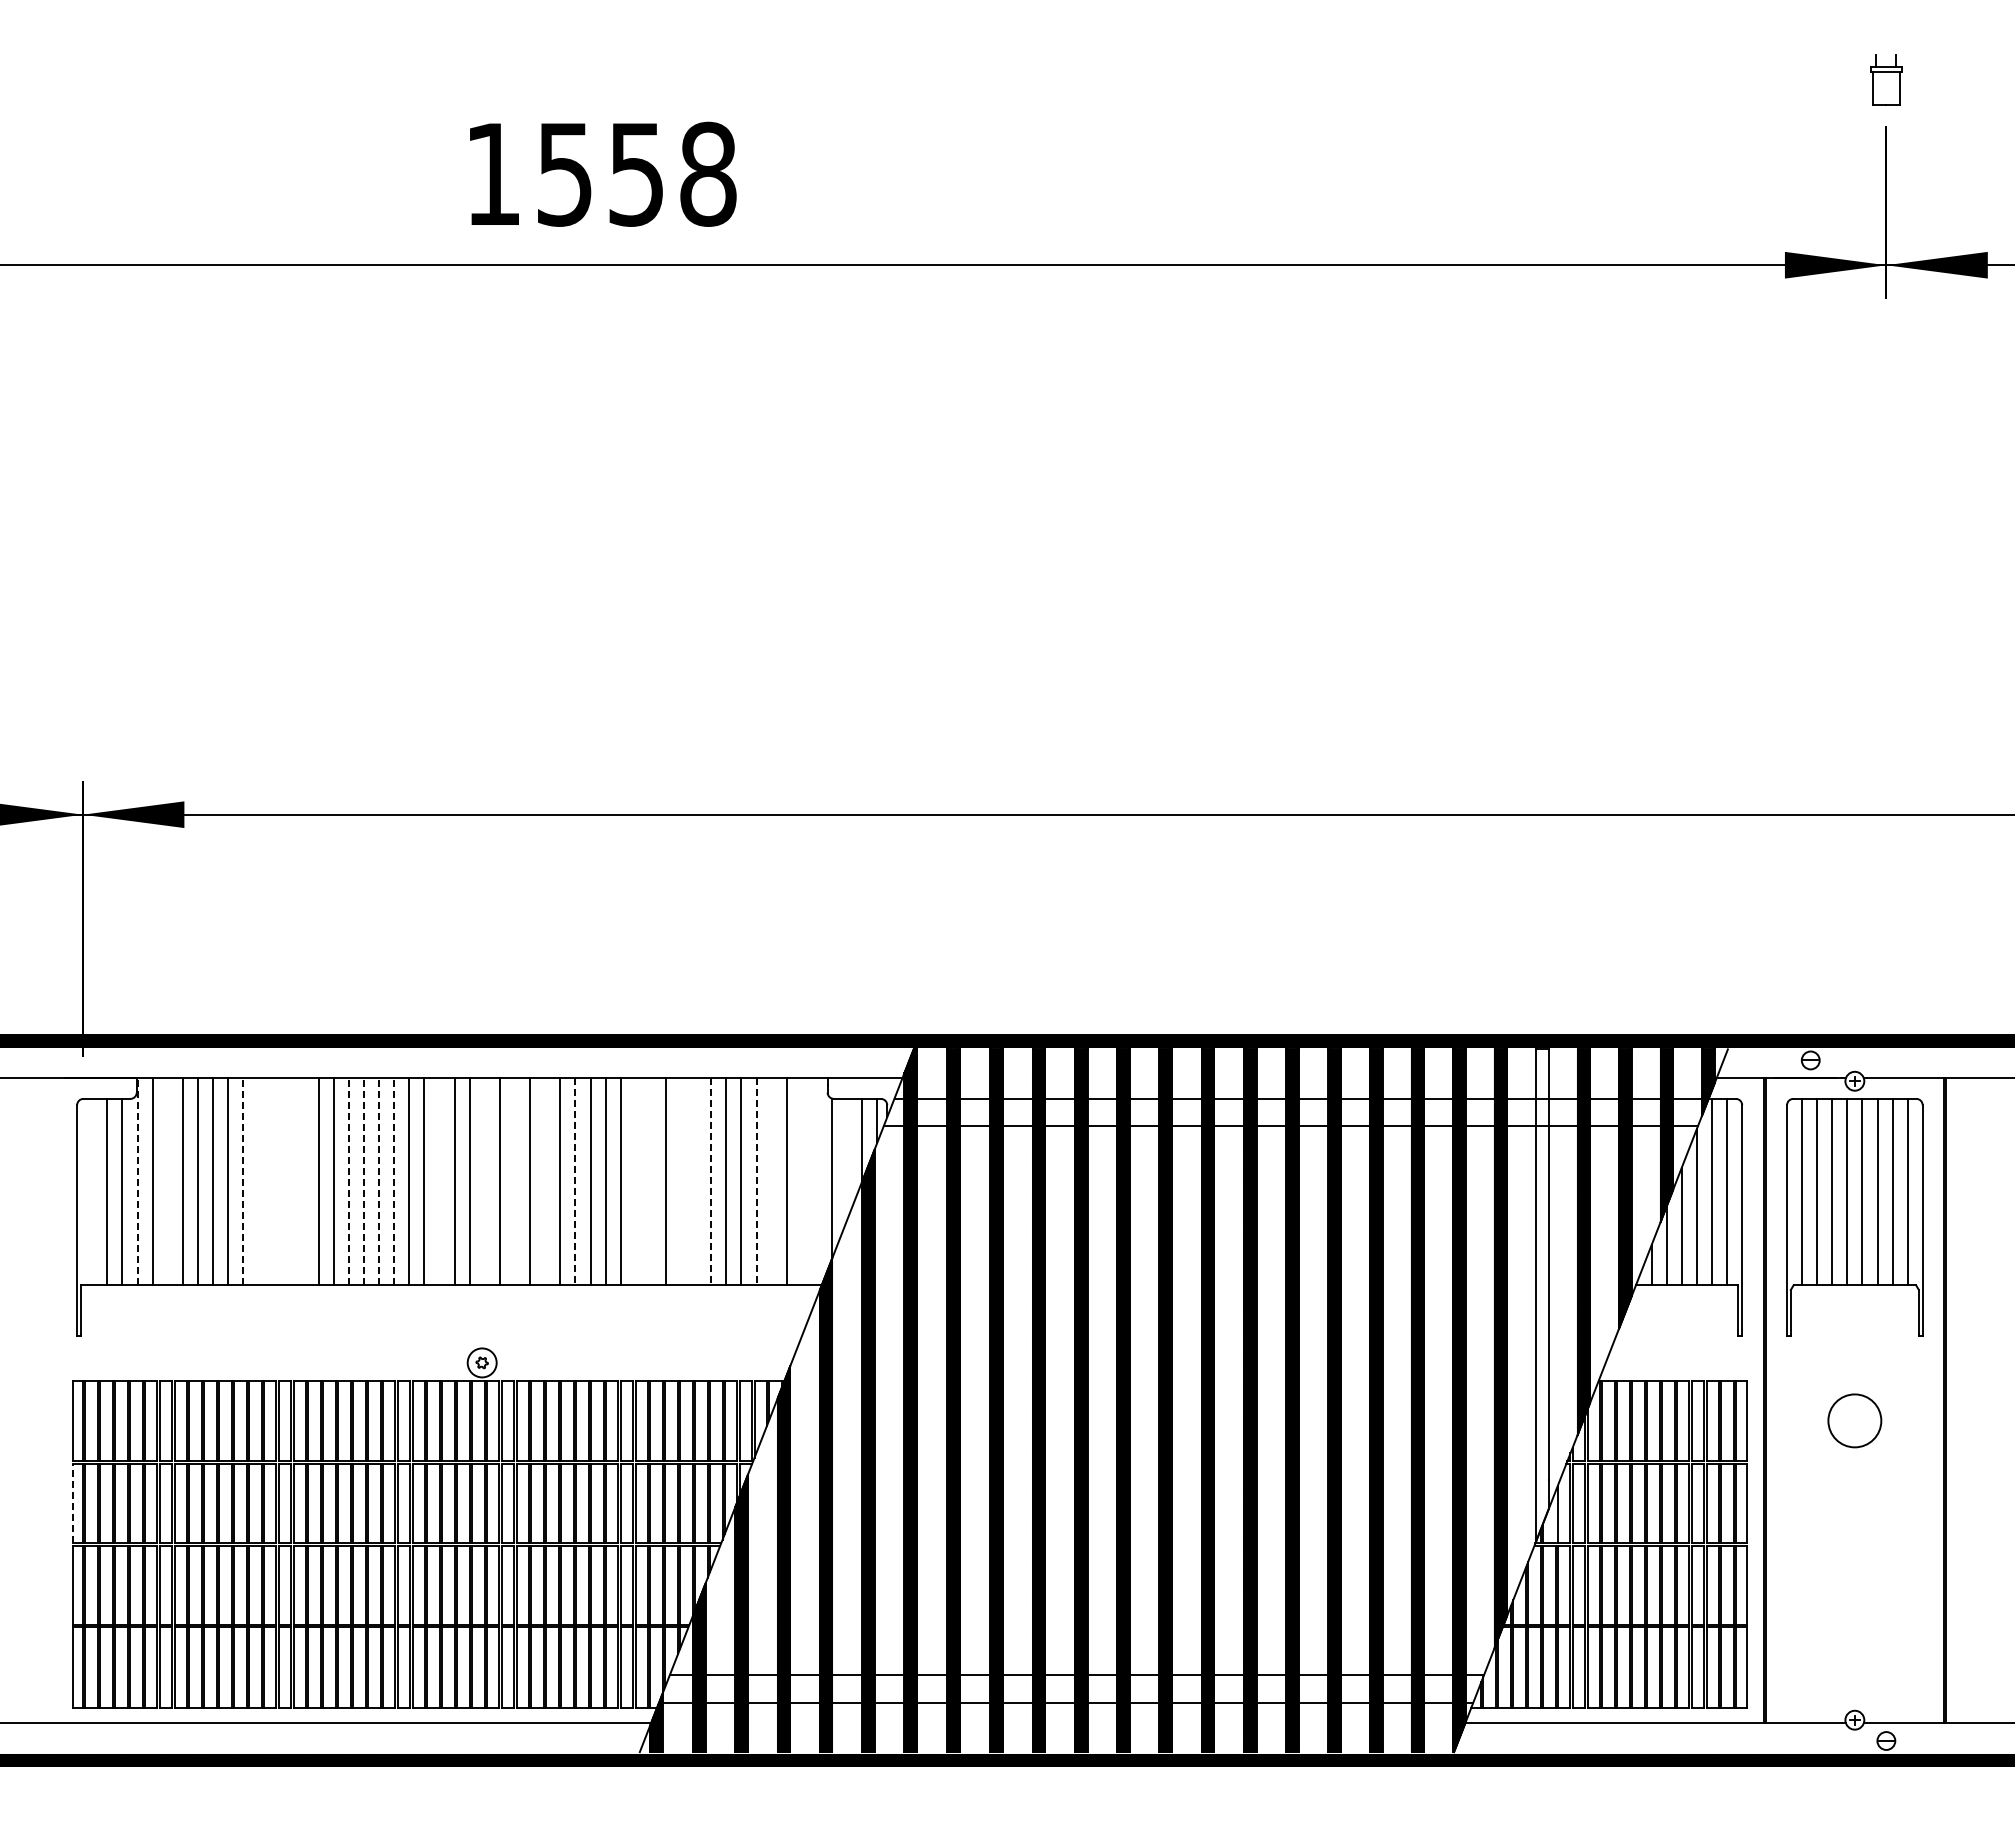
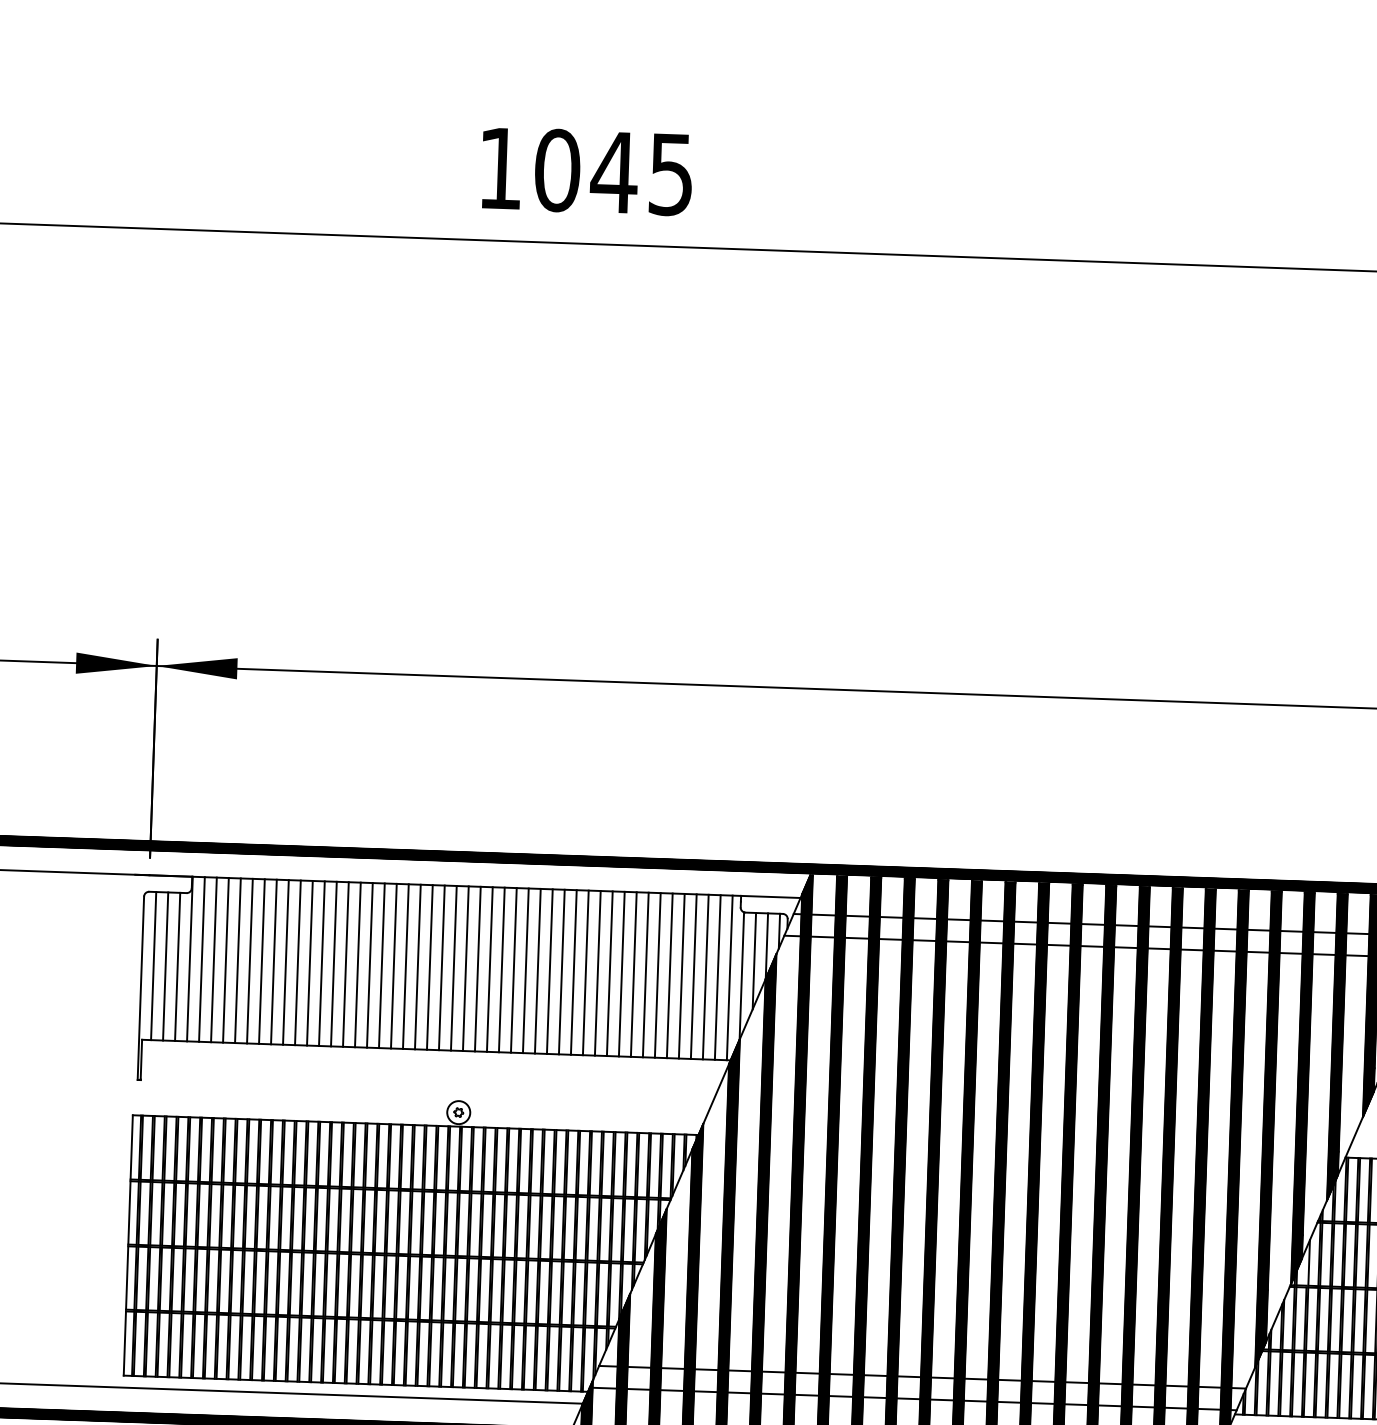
text: (636, 173) -> (614, 171), 1558 -> 1045
line: (847, 1159) -> (754, 961), added
line: (137, 1181) -> (189, 958), dashed -> solid
line: (167, 1181) -> (213, 959), added
line: (243, 1181) -> (274, 961), dashed -> solid
line: (258, 1181) -> (286, 962), added
line: (273, 1181) -> (297, 962), added
line: (288, 1181) -> (309, 963), added
line: (303, 1181) -> (321, 963), added
line: (348, 1181) -> (357, 964), dashed -> solid
line: (364, 1181) -> (370, 965), dashed -> solid
line: (379, 1181) -> (382, 965), dashed -> solid
line: (394, 1181) -> (394, 966), dashed -> solid
line: (439, 1181) -> (429, 967), added
line: (484, 1181) -> (465, 968), added
line: (514, 1181) -> (489, 969), added
line: (545, 1181) -> (514, 970), added
line: (575, 1181) -> (537, 971), dashed -> solid
line: (635, 1181) -> (585, 972), added
line: (650, 1181) -> (597, 973), added
line: (681, 1181) -> (622, 974), added
line: (696, 1181) -> (634, 974), added
line: (711, 1181) -> (645, 974), dashed -> solid
line: (756, 1181) -> (681, 976), dashed -> solid
line: (771, 1181) -> (693, 976), added
line: (801, 1181) -> (717, 977), added
line: (816, 1181) -> (729, 977), added
line: (92, 1191) -> (153, 965), added
hatch: (1542, 1295) -> (1303, 1088), added
line: (72, 1503) -> (129, 1212), dashed -> solid

